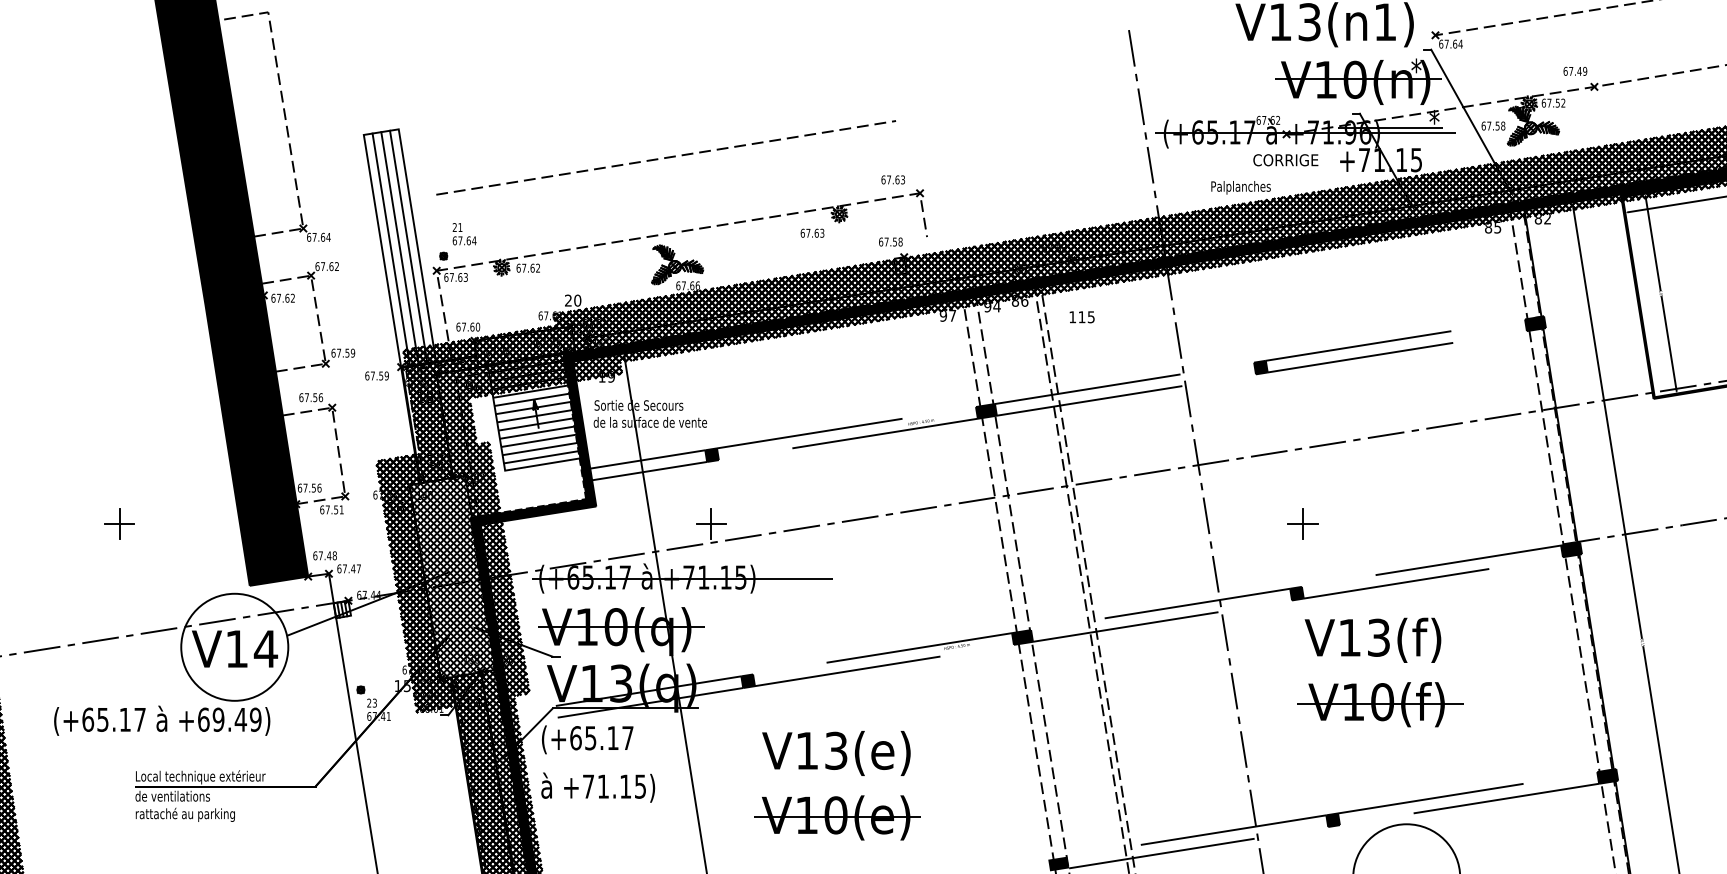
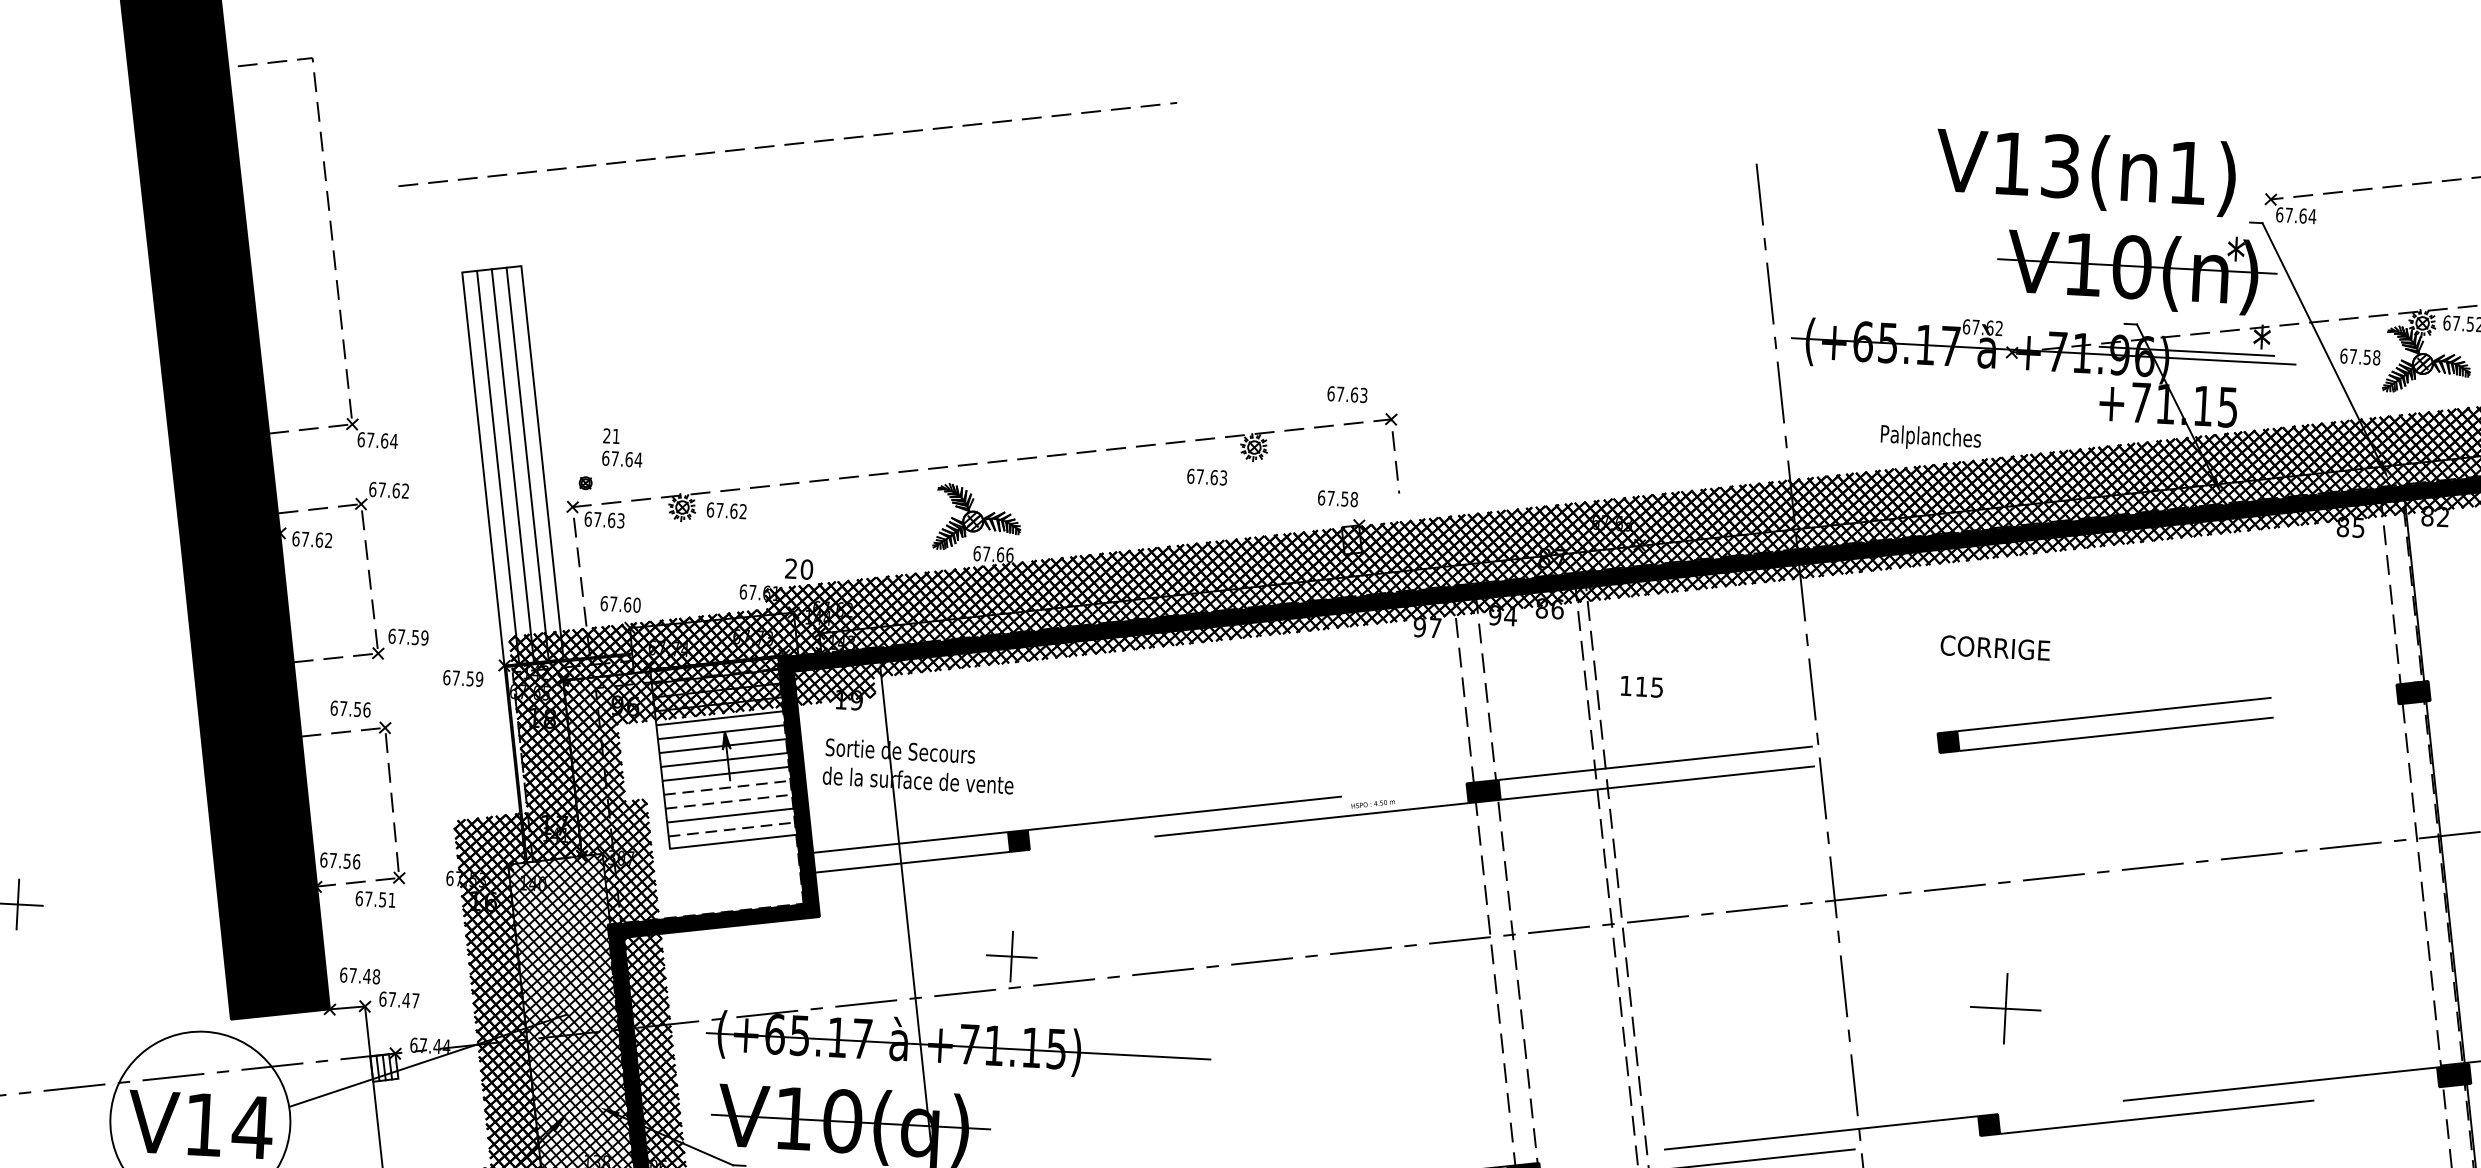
line: (666, 157) -> (788, 143), moved
text: (1285, 160) -> (1994, 648), moved
text: (1081, 317) -> (1640, 687), moved
line: (539, 432) -> (731, 787), solid -> dashed
line: (540, 440) -> (732, 801), solid -> dashed
line: (543, 456) -> (735, 828), solid -> dashed
part: (1302, 523) -> (2004, 1007), size x1.4

